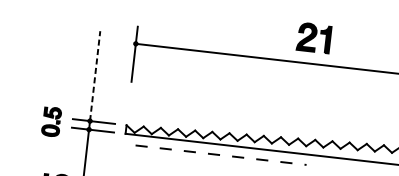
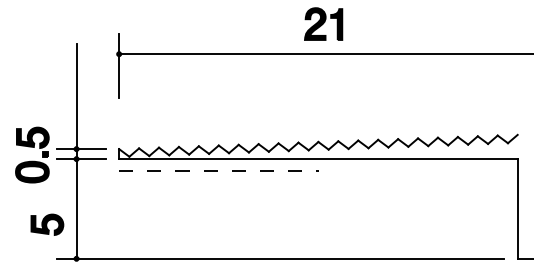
line: (95, 75) -> (76, 96), dashed -> solid
part: (51, 121) -> (32, 154), size x1.67
line: (219, 154) -> (217, 170), moved

